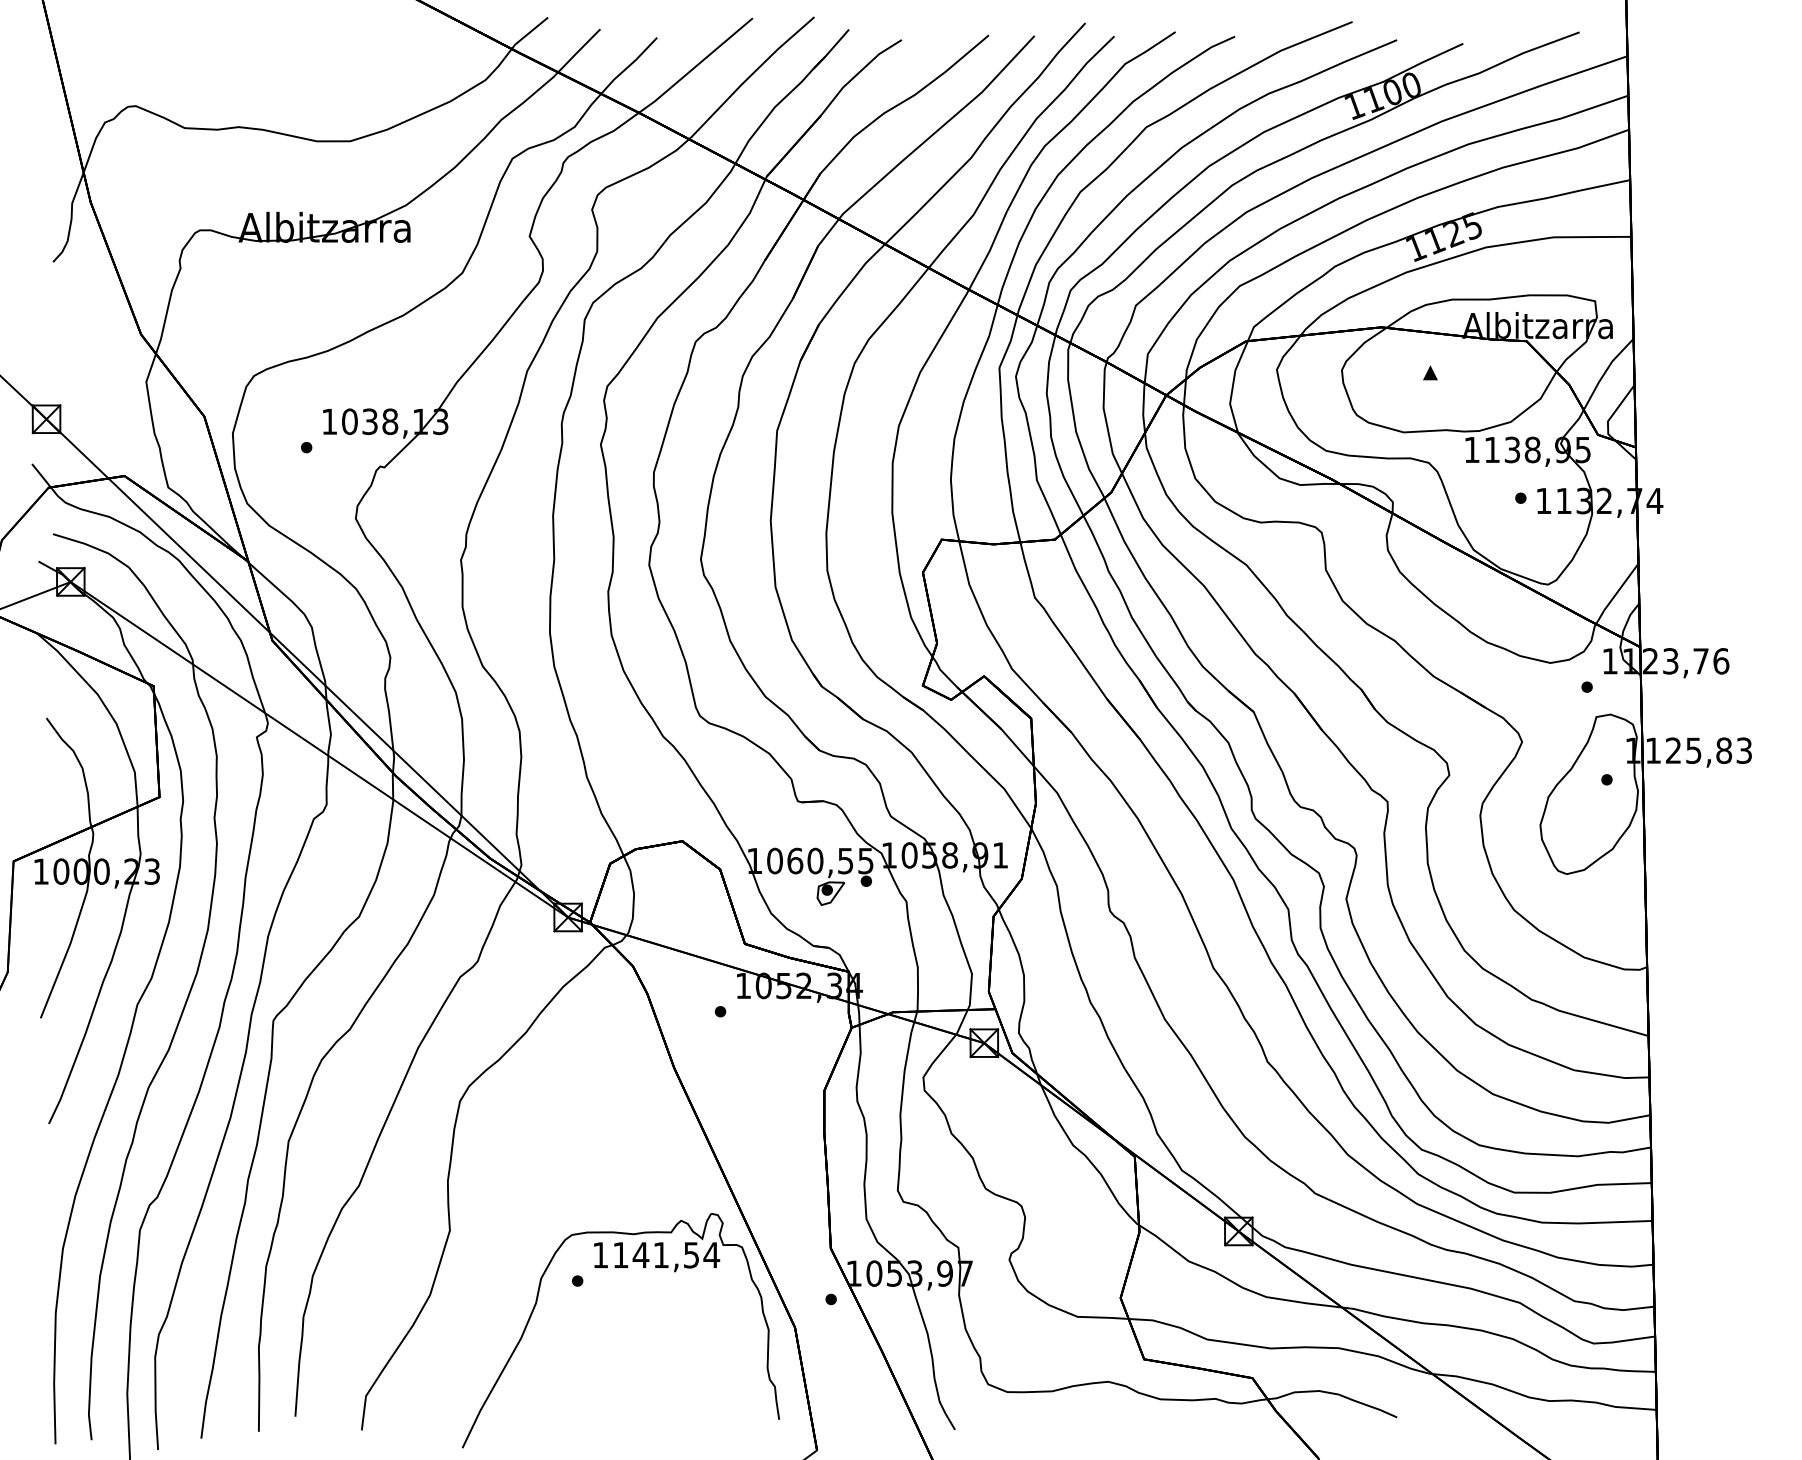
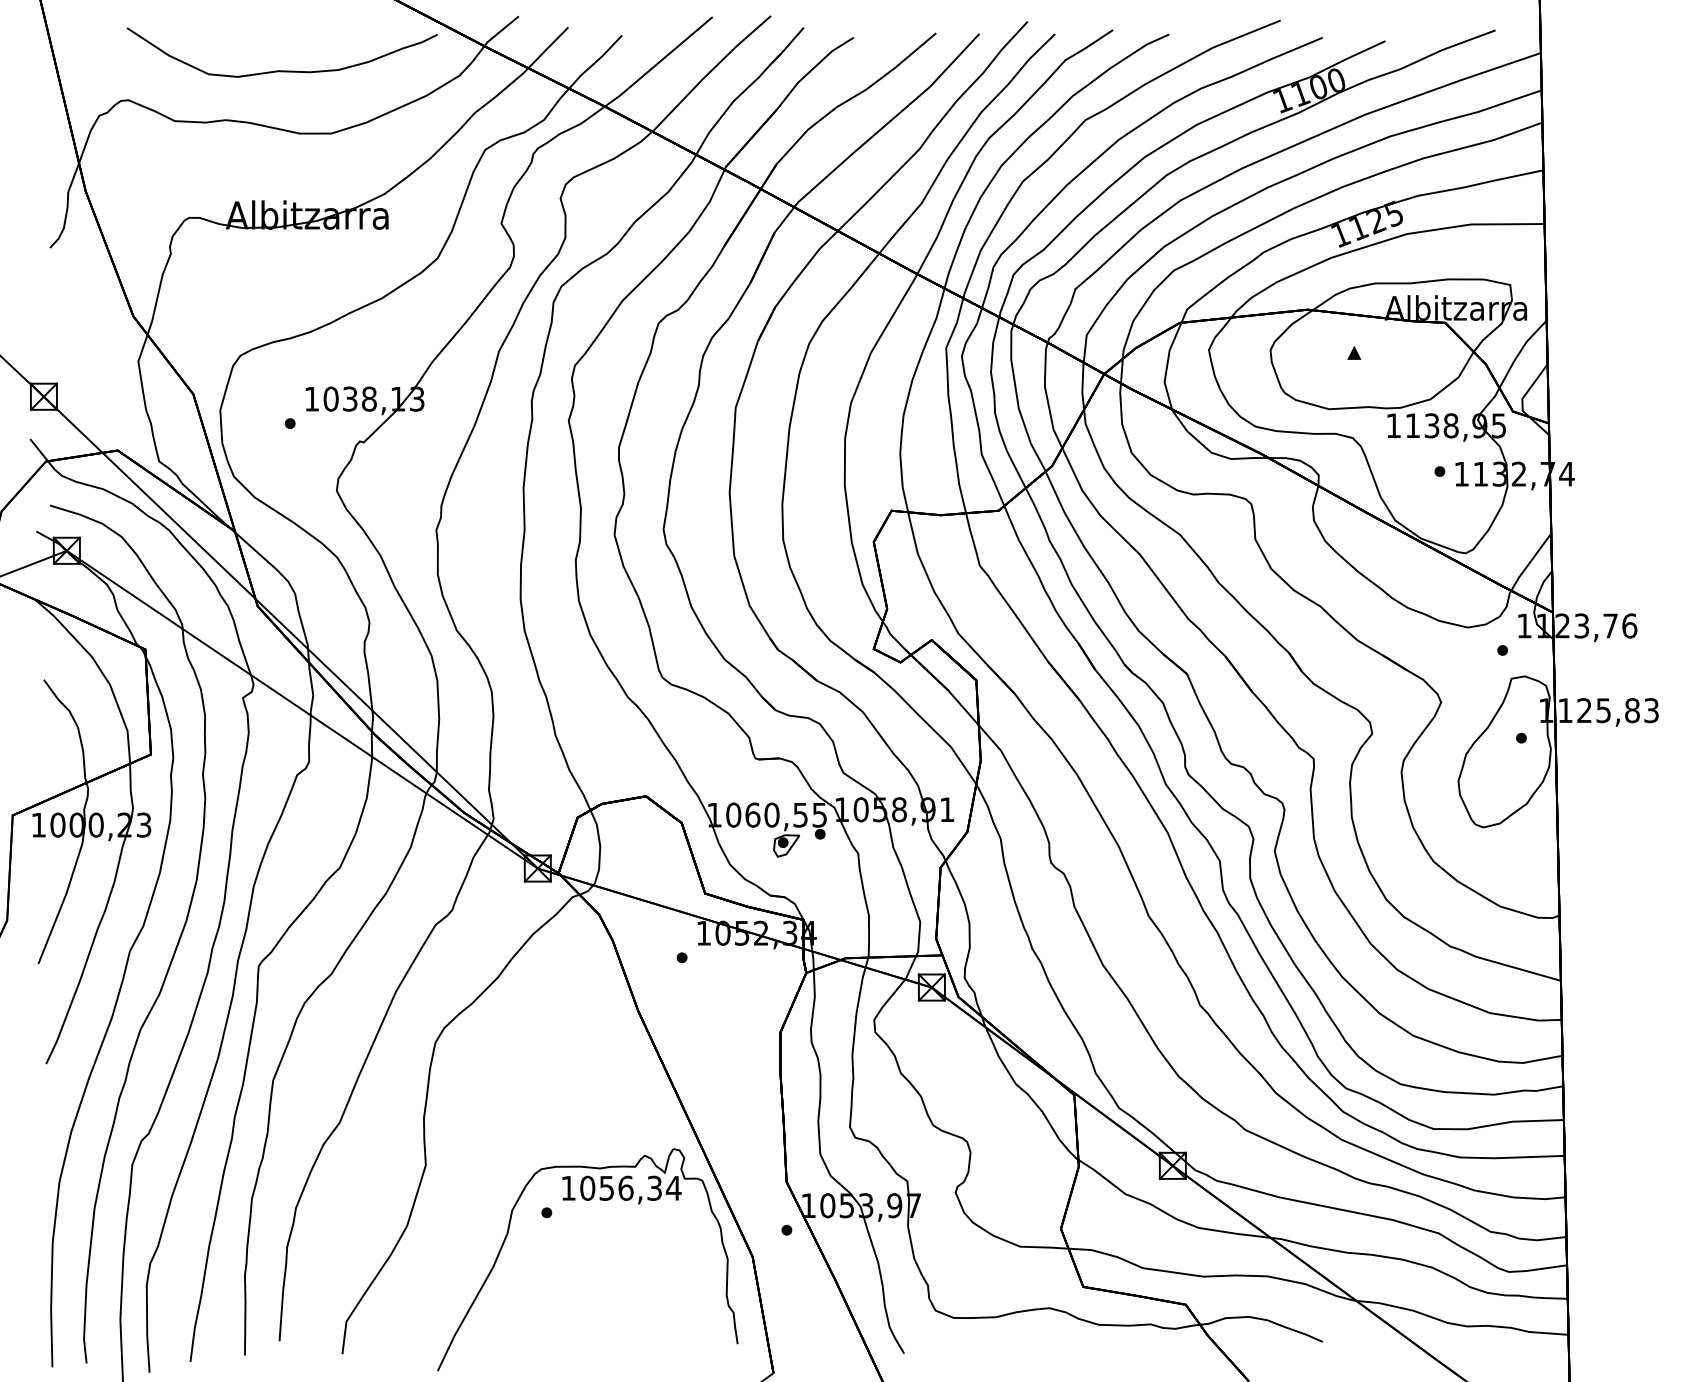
curve: (298, 74) -> (282, 70), added
text: (656, 1255) -> (621, 1188), 1141,54 -> 1056,34

